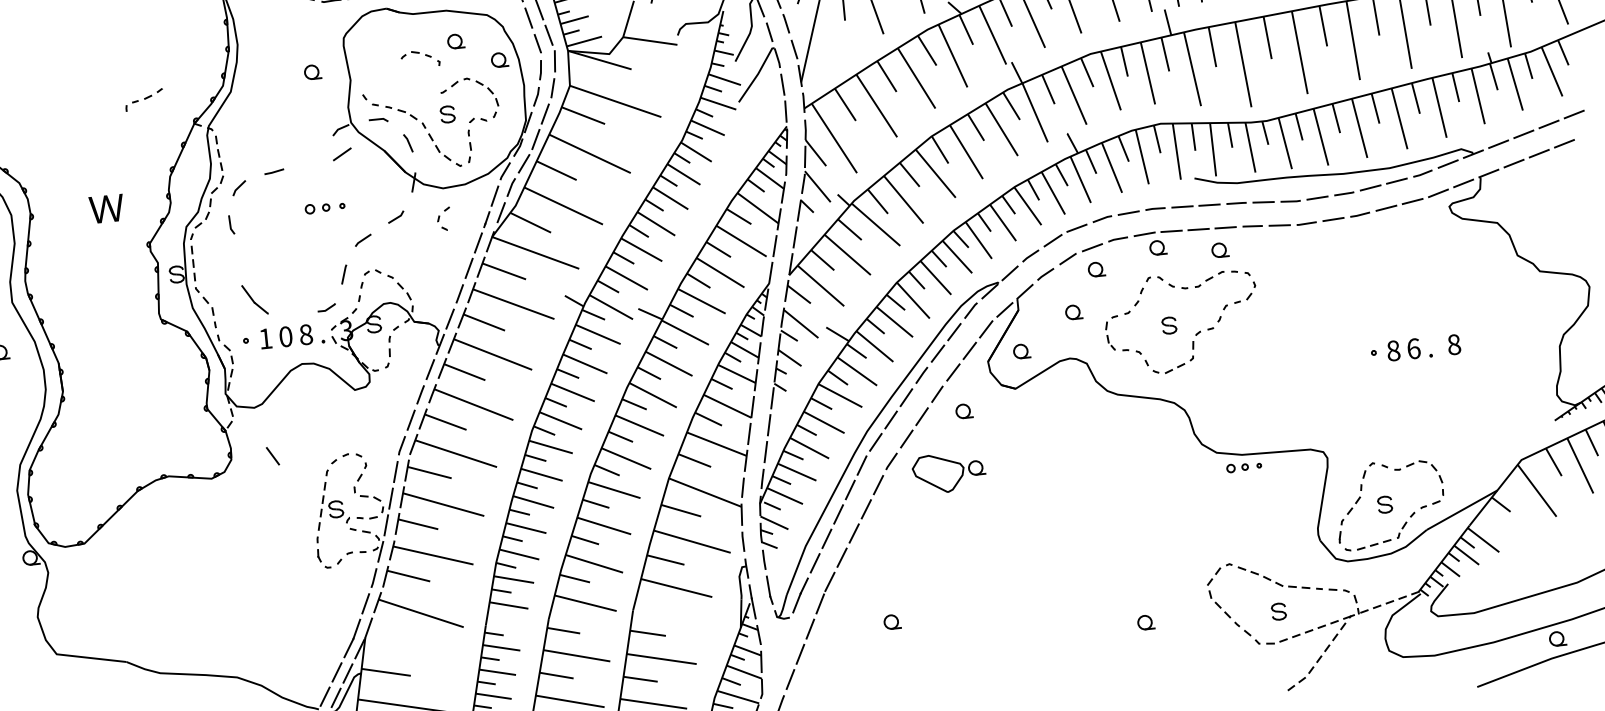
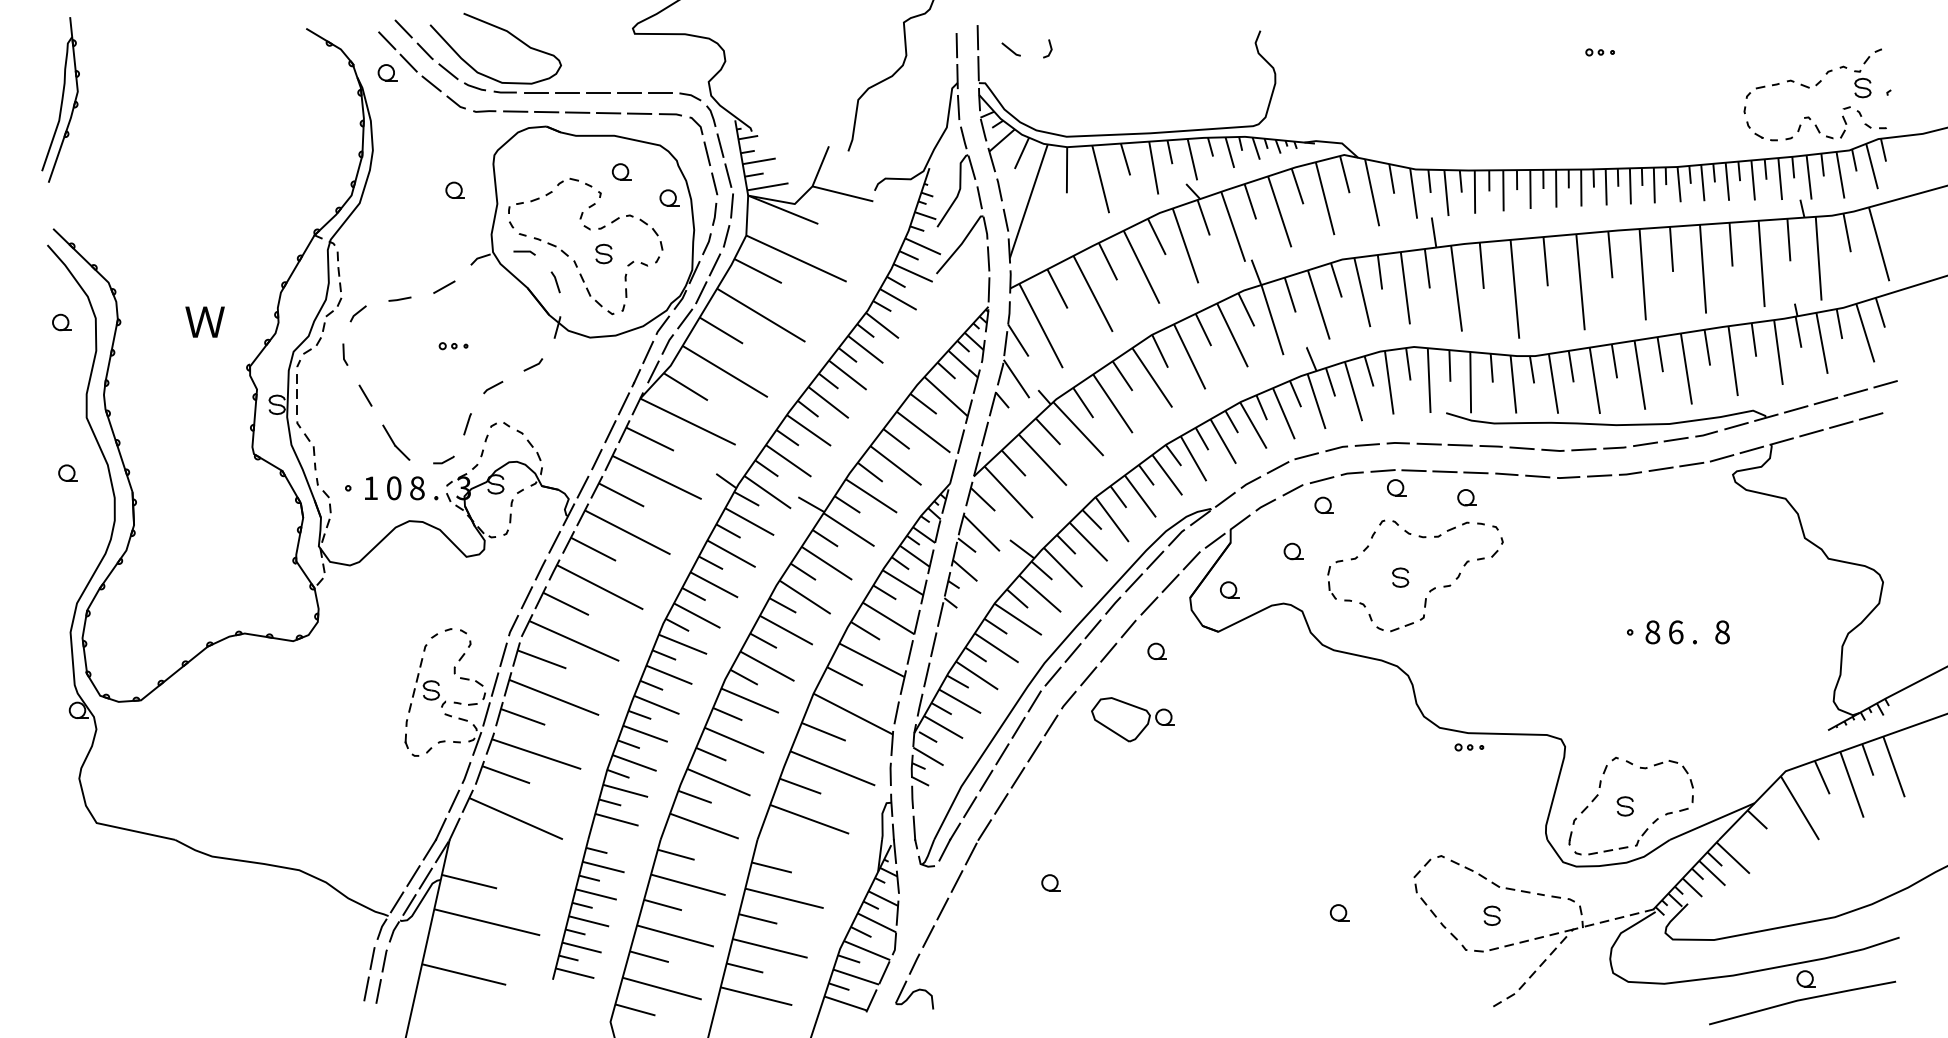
part: (144, 99) -> (530, 202), moved
line: (342, 153) -> (444, 286), moved
part: (325, 208) -> (453, 346), size x0.62
part: (443, 218) -> (587, 216), moved
part: (255, 299) -> (396, 442), moved
line: (272, 456) -> (365, 395), moved
part: (1244, 467) -> (1469, 747), size x0.71

